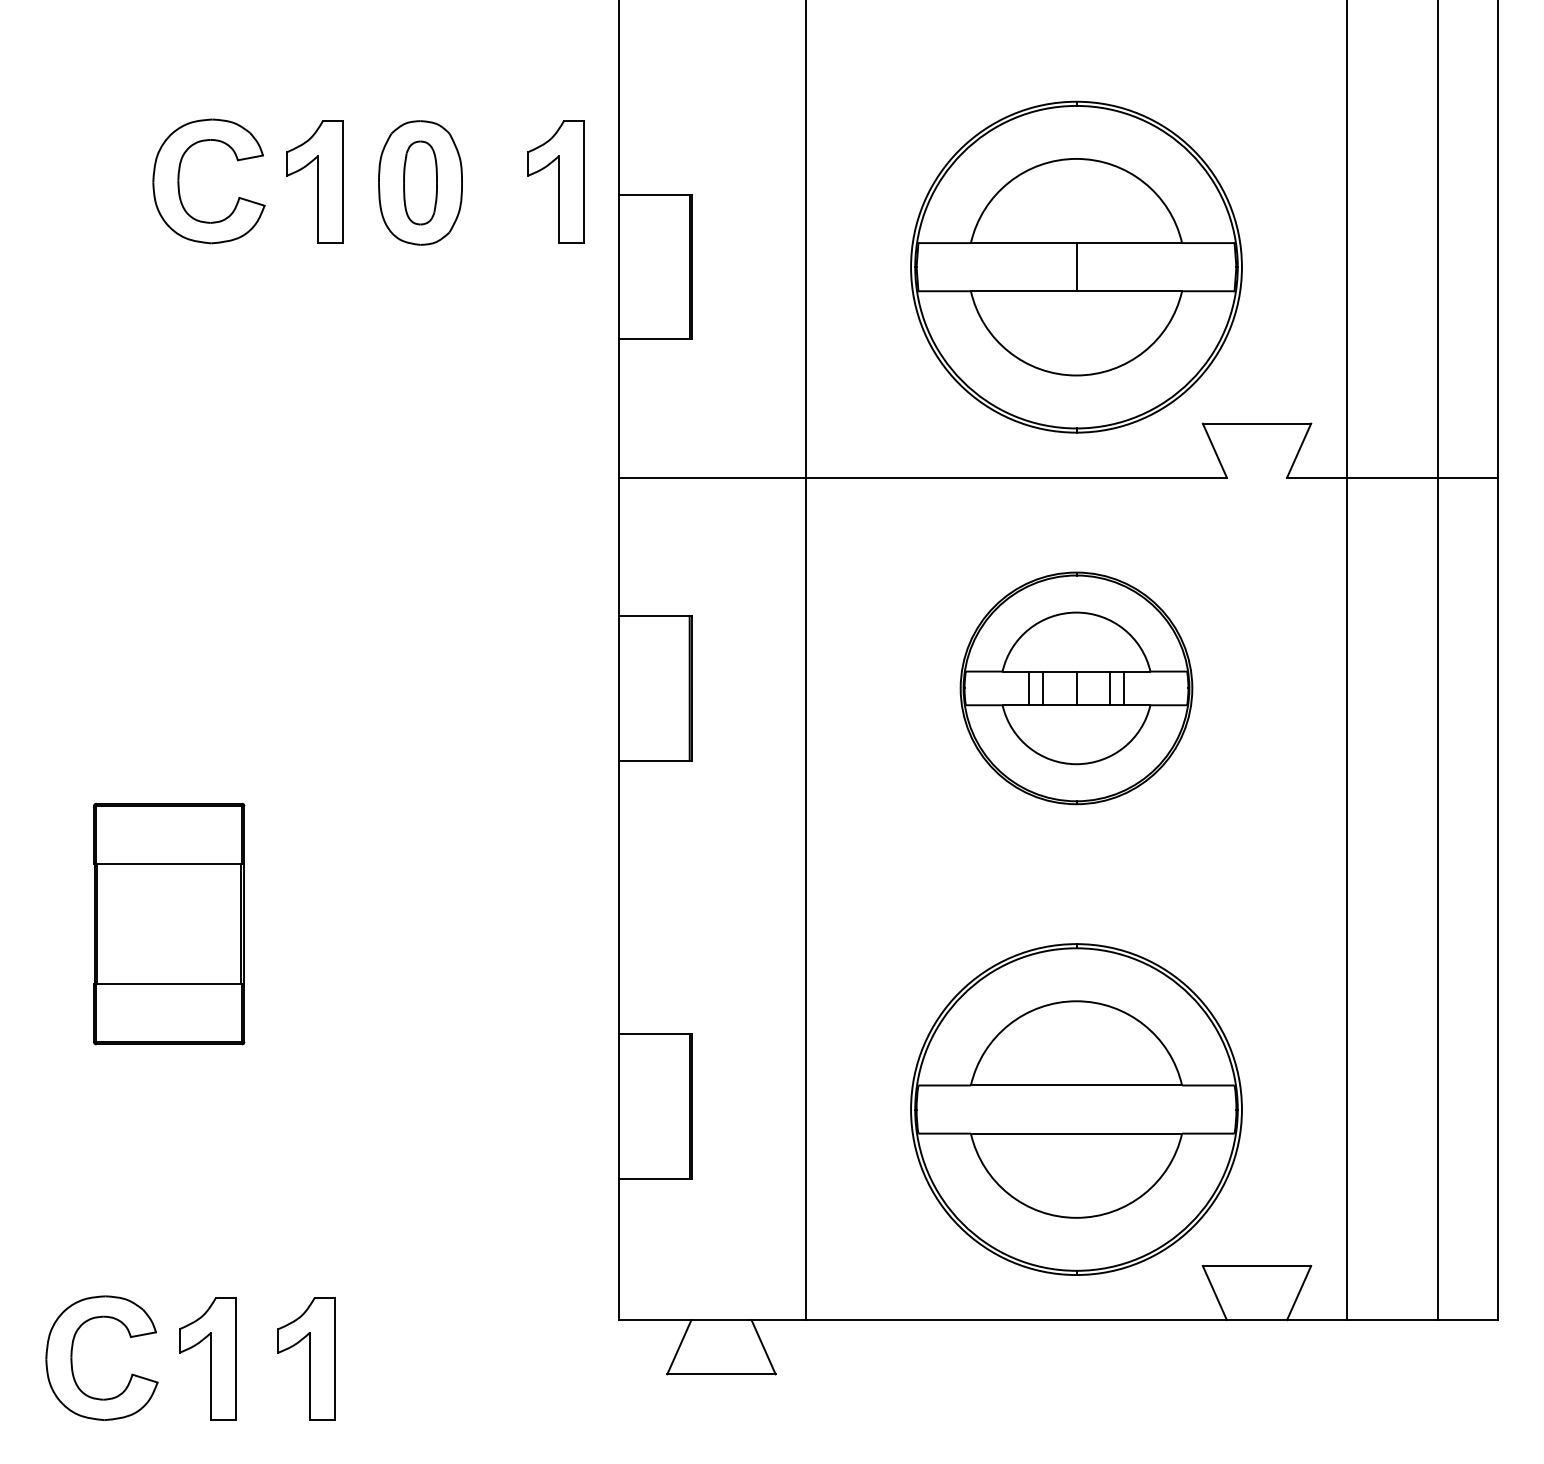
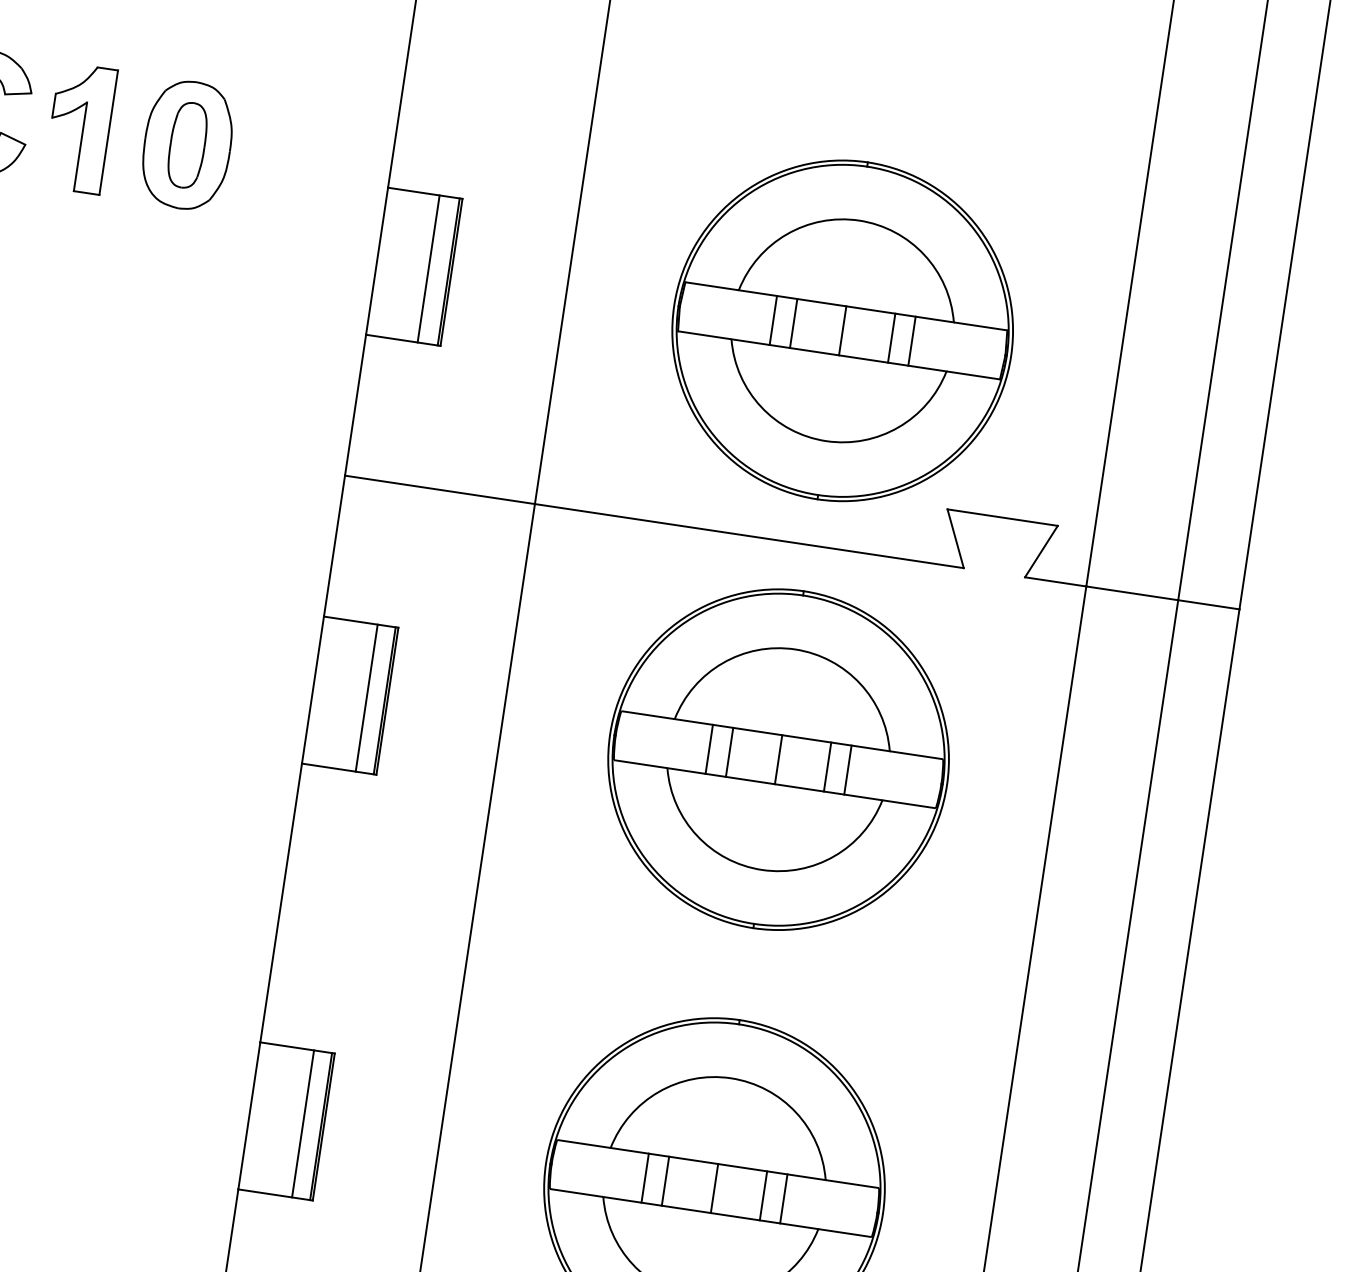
part: (555, 181) -> (325, 164), removed
line: (669, 266) -> (428, 268), added
line: (1008, 267) -> (773, 320), added
line: (1028, 267) -> (793, 323), added
line: (1124, 267) -> (891, 338), added
line: (1144, 267) -> (911, 341), added
line: (671, 688) -> (366, 698), added
part: (1076, 688) -> (778, 759), size x1.43
line: (671, 1106) -> (302, 1123), added
line: (1008, 1109) -> (645, 1178), added
line: (1028, 1109) -> (665, 1181), added
line: (1076, 1109) -> (714, 1188), added
line: (1124, 1109) -> (763, 1195), added
line: (1144, 1109) -> (783, 1198), added

